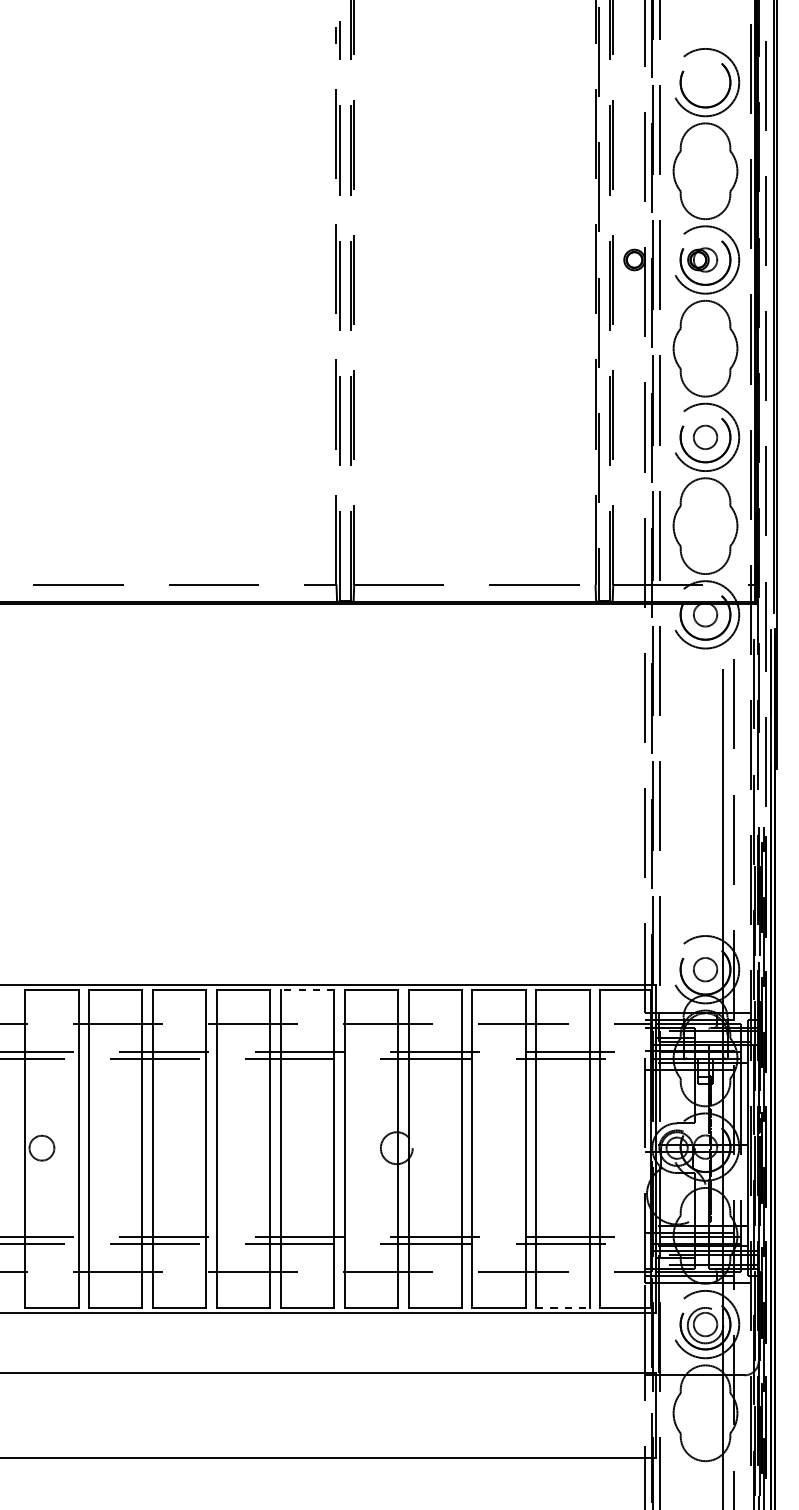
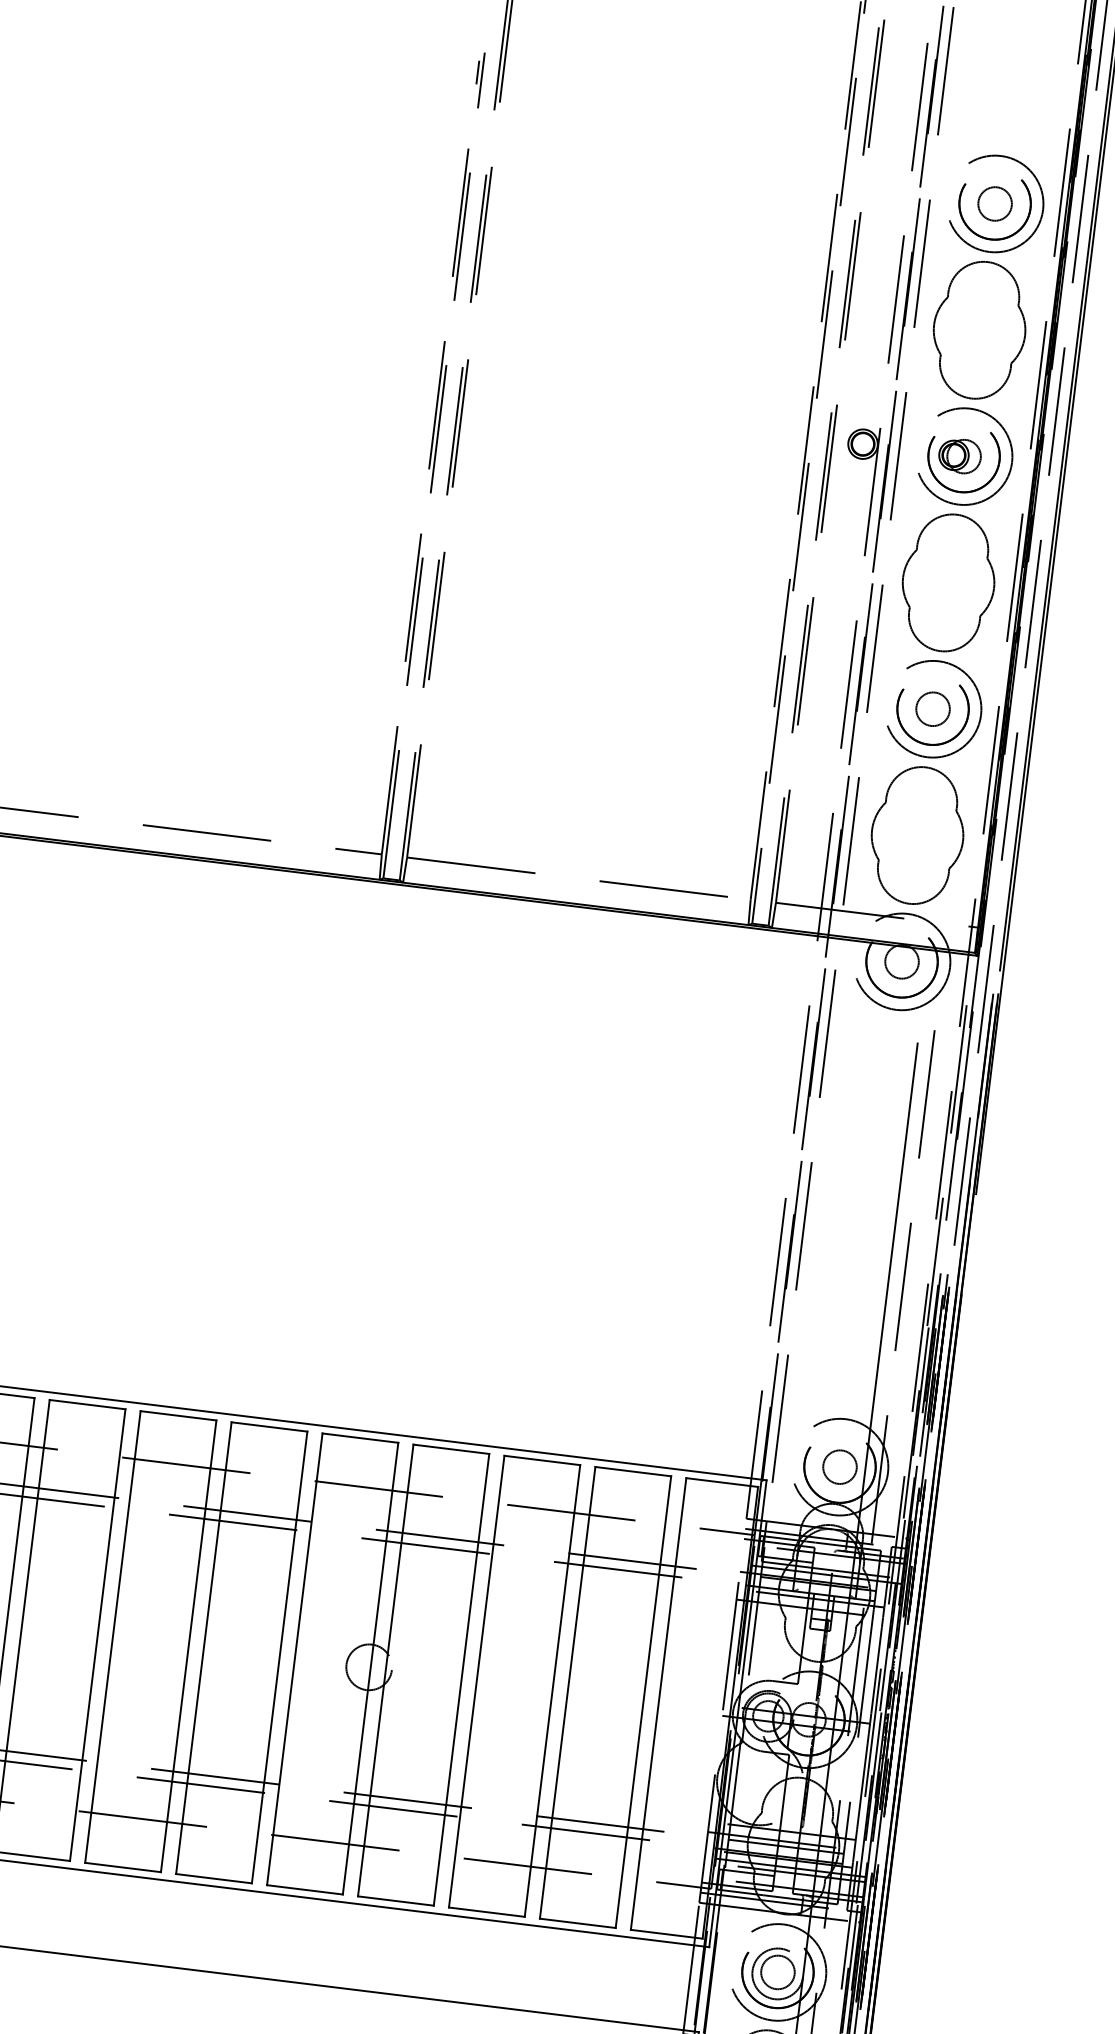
circle: (705, 82) -> (995, 203), added
line: (307, 990) -> (269, 1427), dashed -> solid
line: (562, 1307) -> (577, 1923), dashed -> solid

